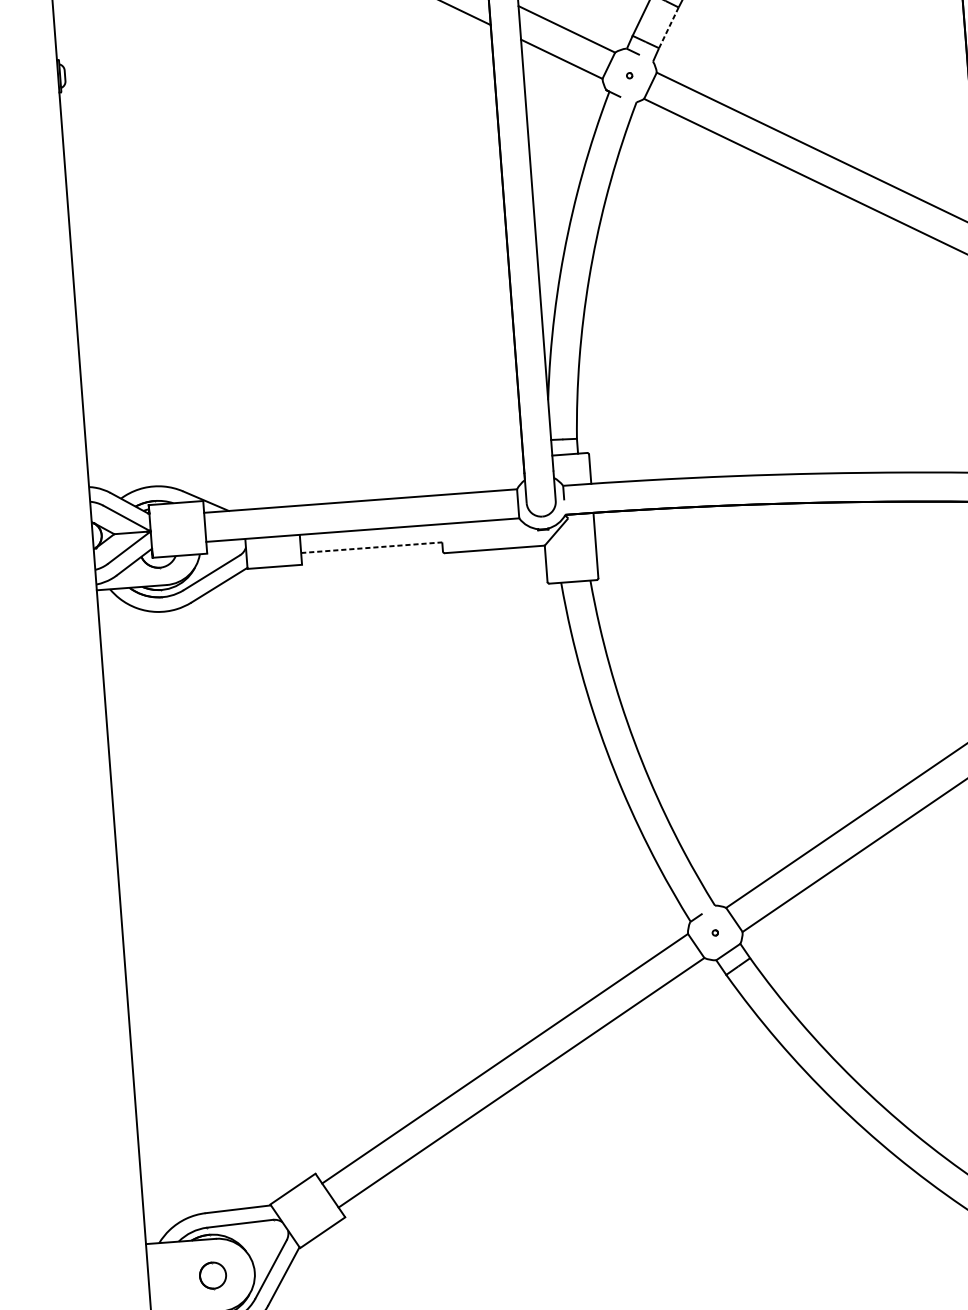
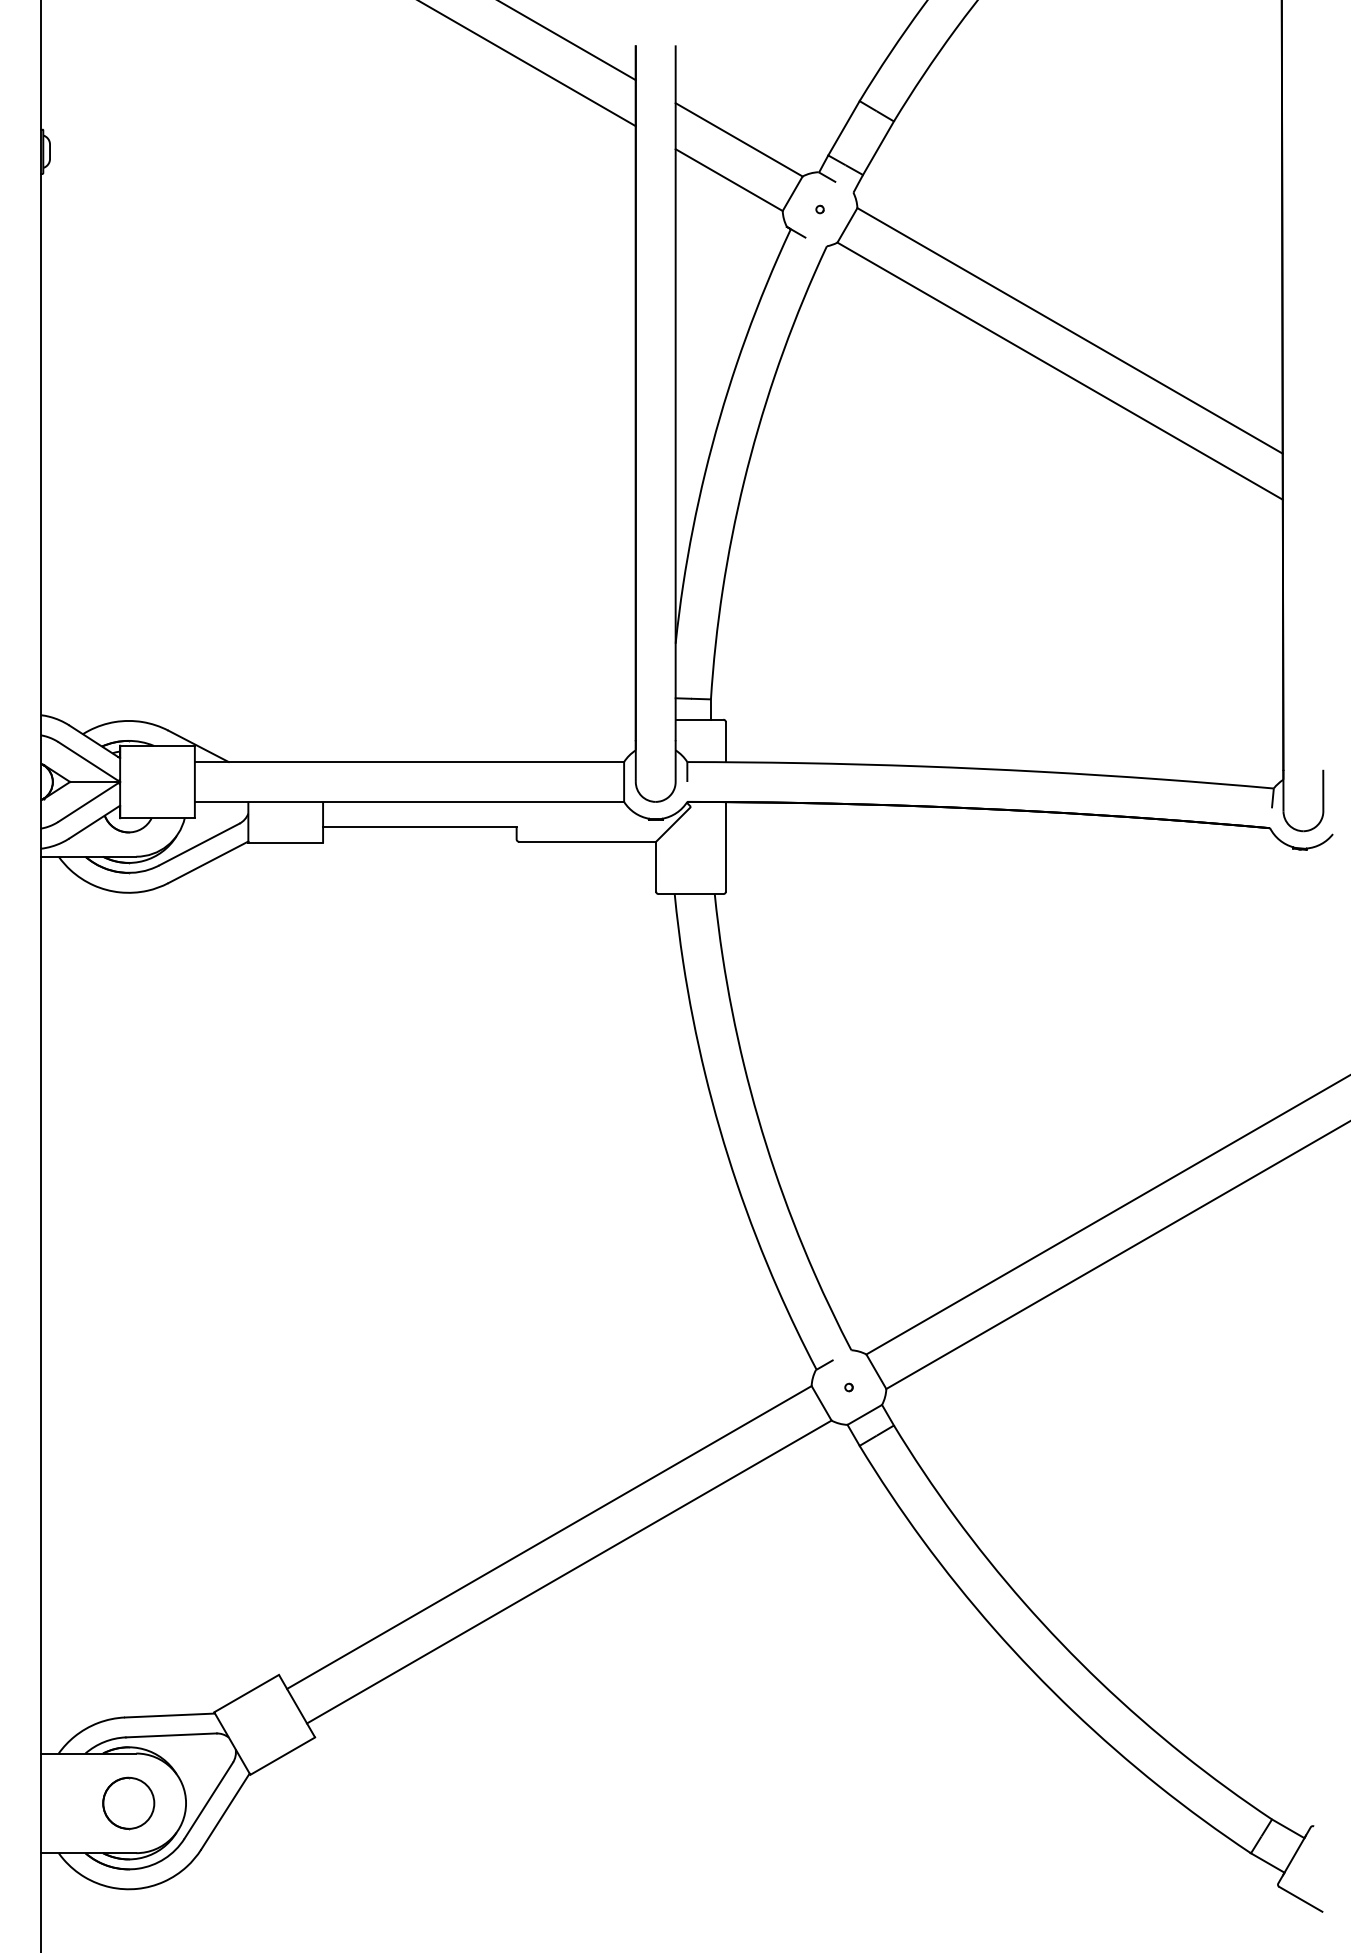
line: (668, 28) -> (878, 148), dashed -> solid
line: (371, 547) -> (419, 826), dashed -> solid
part: (212, 1275) -> (128, 1803), size x1.43

